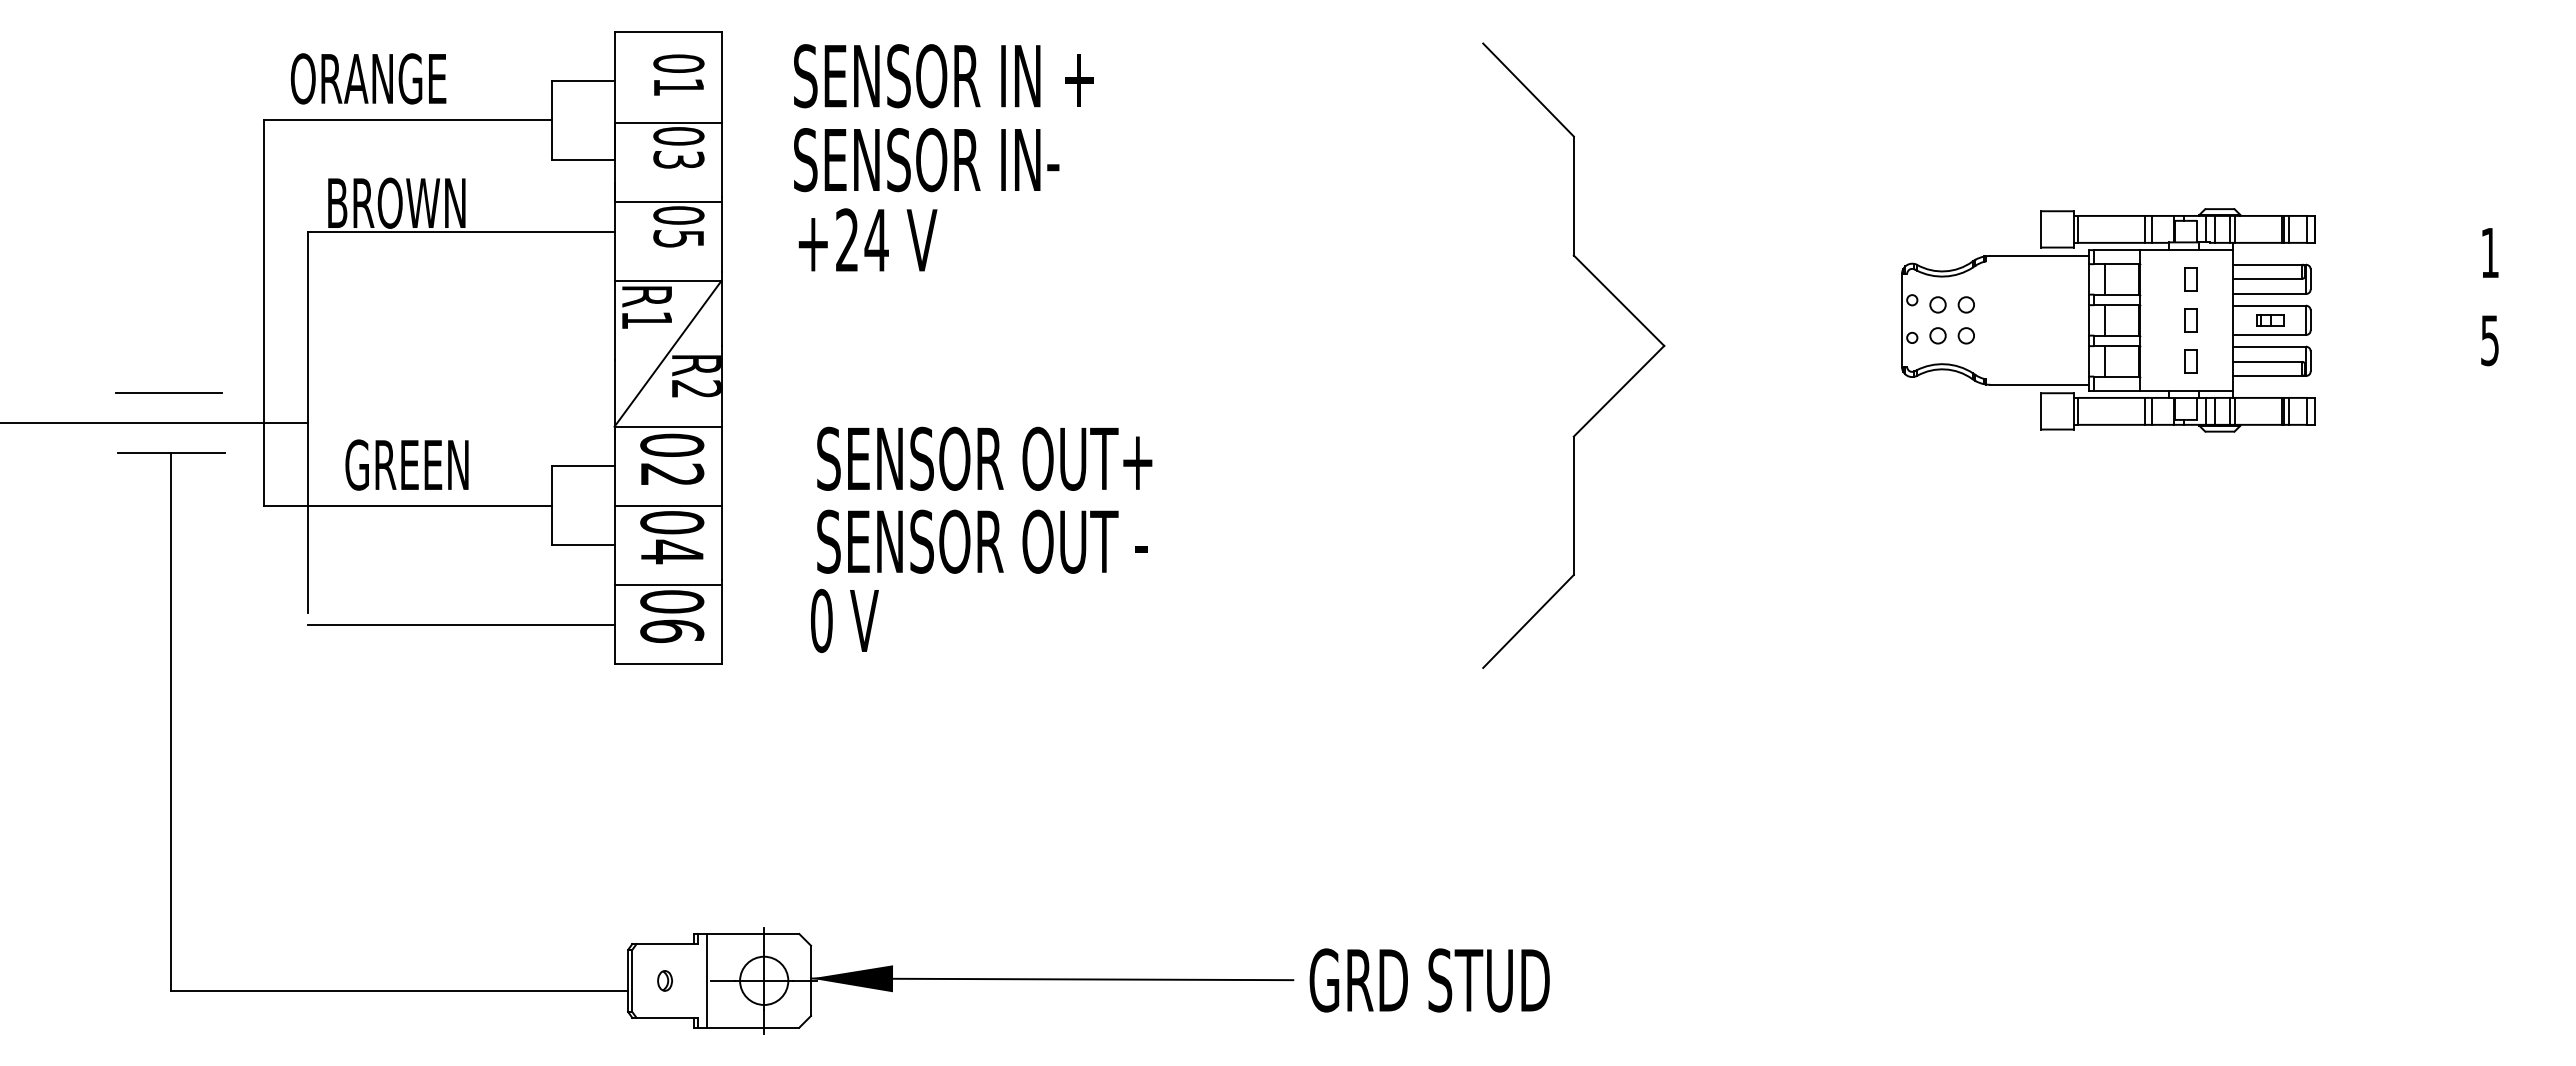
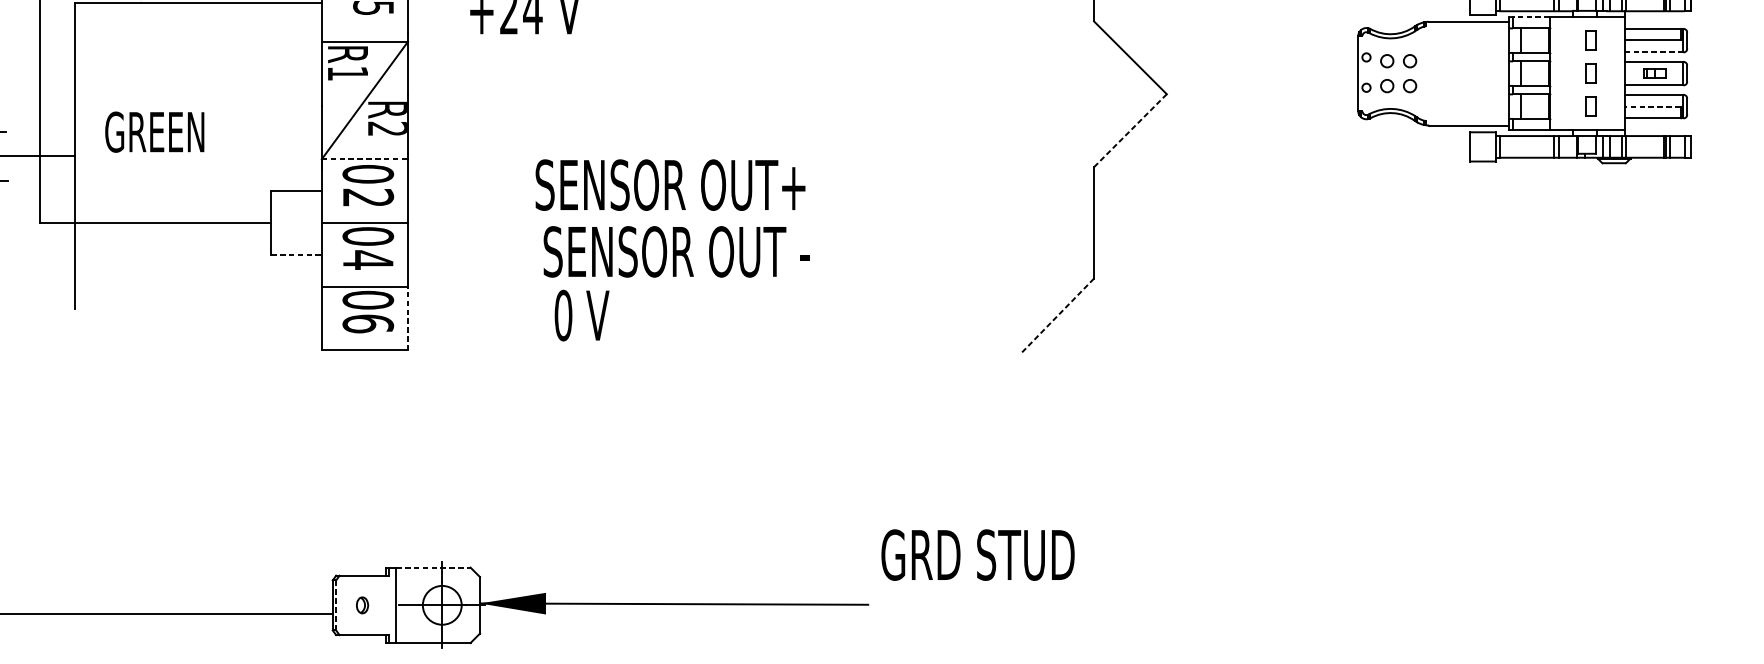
line: (2117, 250) -> (1531, 17), solid -> dashed
line: (2269, 293) -> (1654, 52), solid -> dashed
line: (2267, 361) -> (1652, 106), solid -> dashed
line: (1618, 391) -> (1130, 130), solid -> dashed
line: (668, 426) -> (365, 159), solid -> dashed
text: (984, 458) -> (670, 184), moved
text: (406, 464) -> (154, 131), moved
text: (982, 541) -> (676, 251), moved
line: (583, 545) -> (296, 254), solid -> dashed
text: (844, 620) -> (581, 315), moved
line: (1528, 621) -> (1057, 316), solid -> dashed
line: (721, 622) -> (407, 316), solid -> dashed
line: (460, 624) -> (197, 318), removed
line: (753, 934) -> (433, 568), solid -> dashed
text: (1429, 980) -> (977, 555), moved
line: (632, 981) -> (336, 605), solid -> dashed

